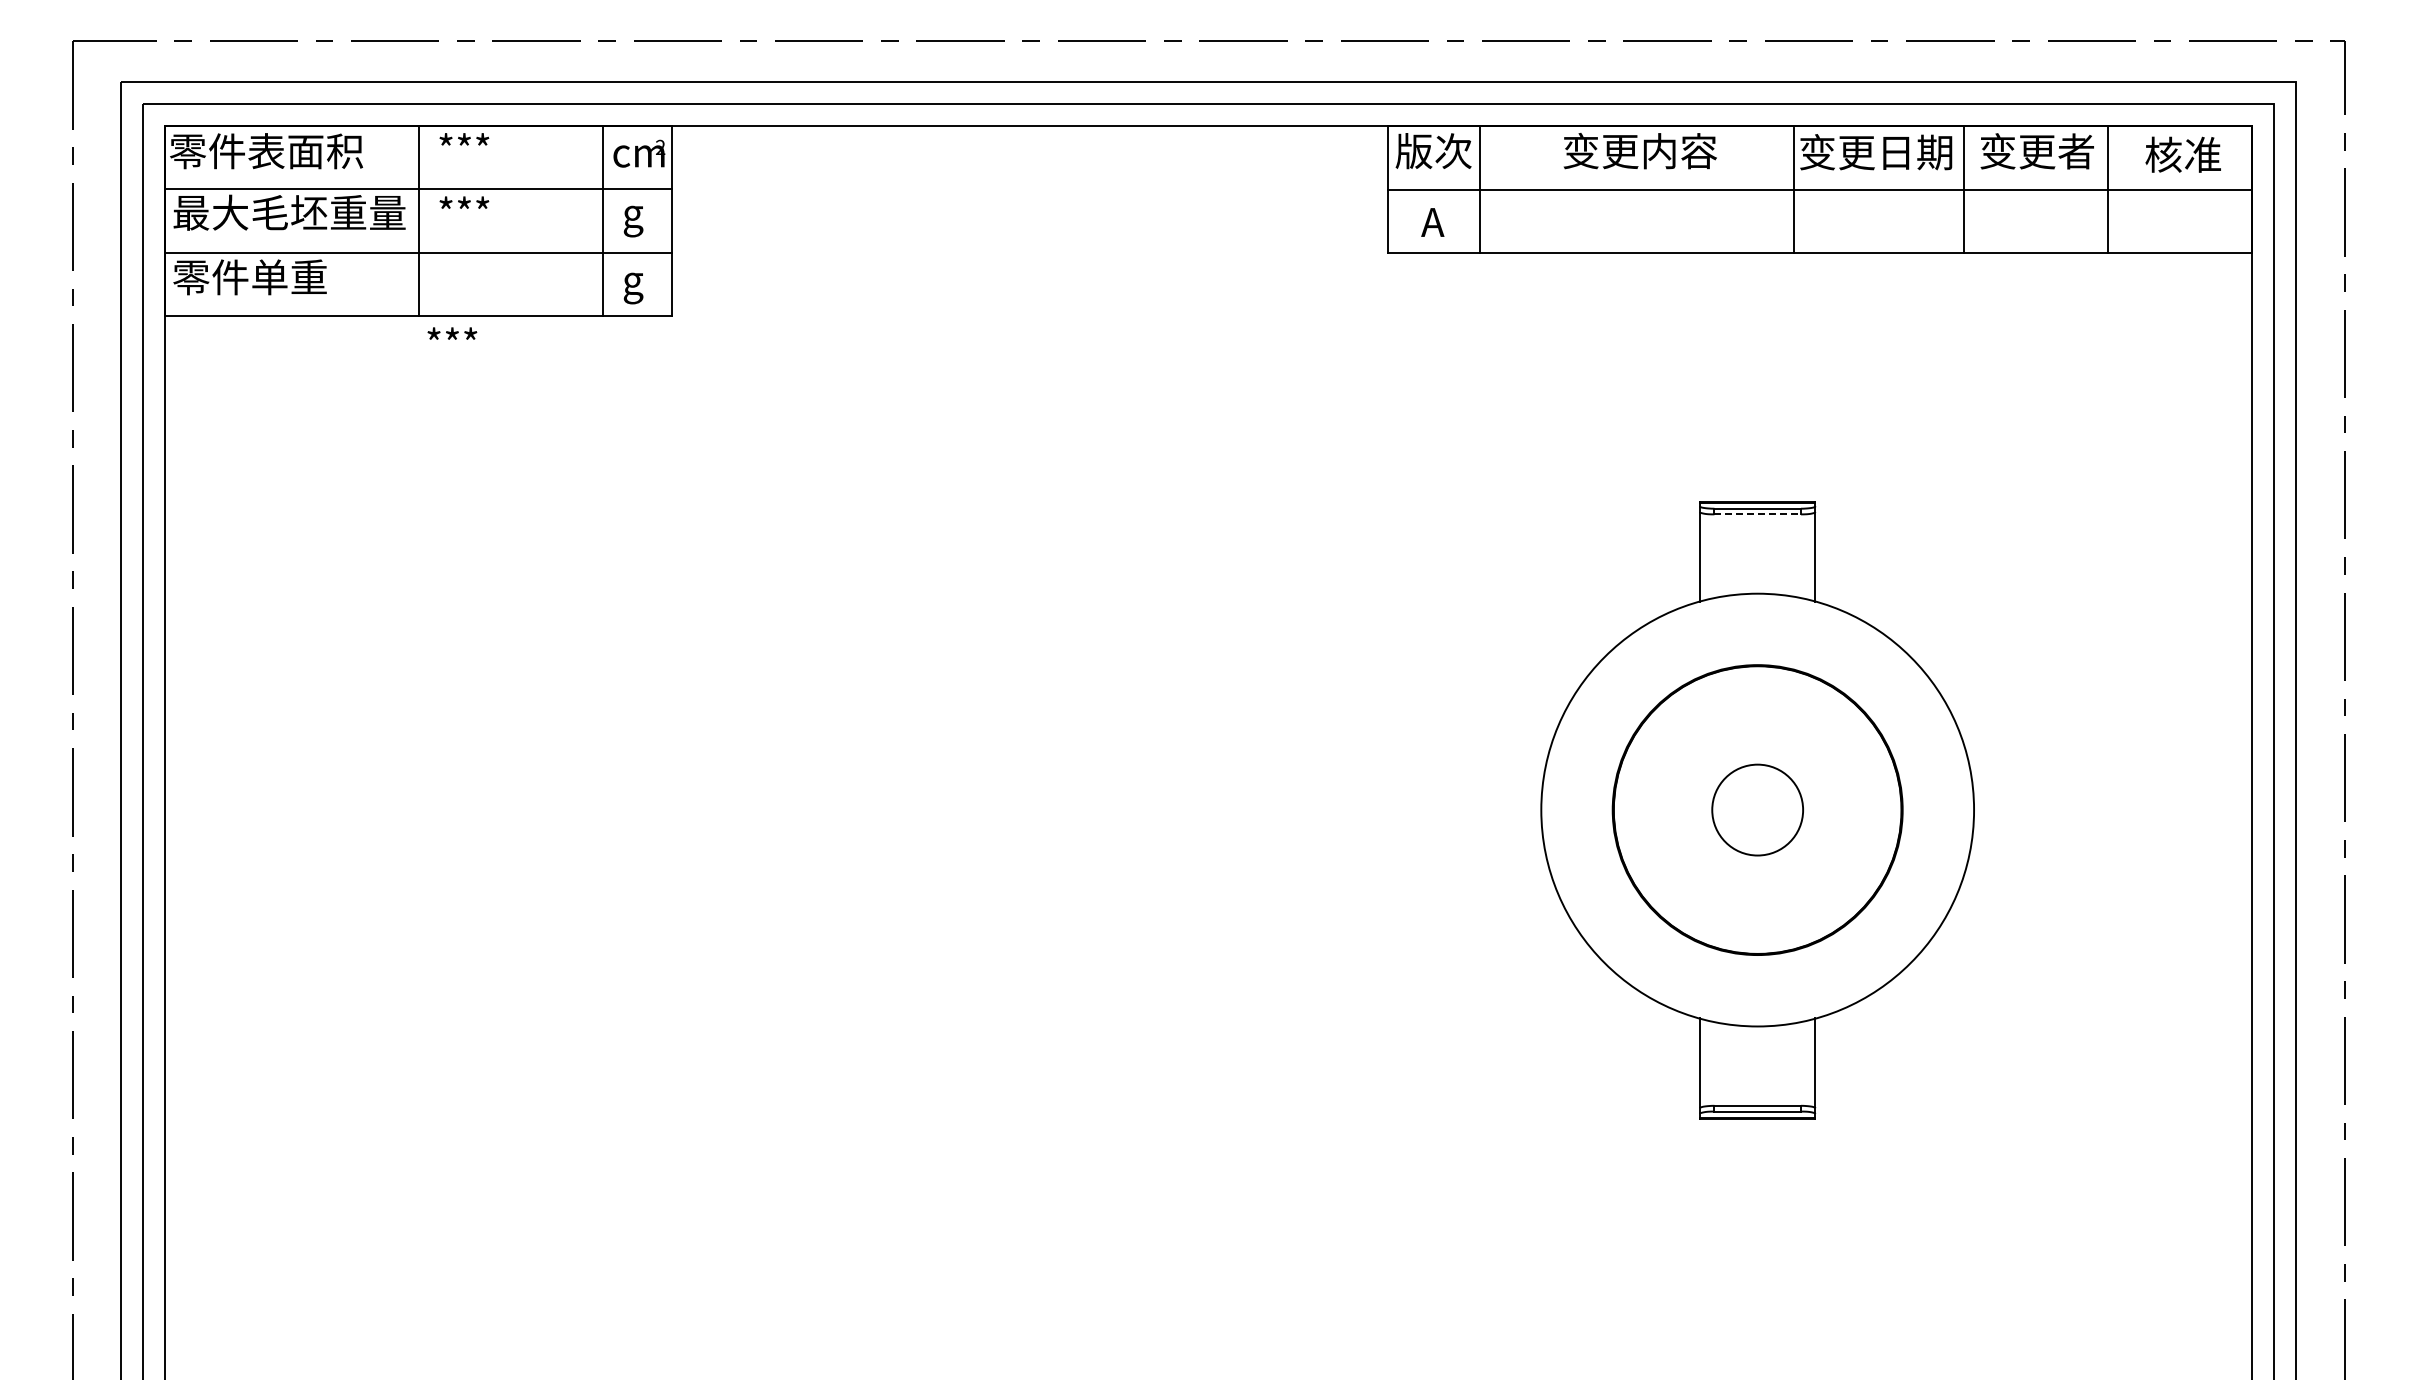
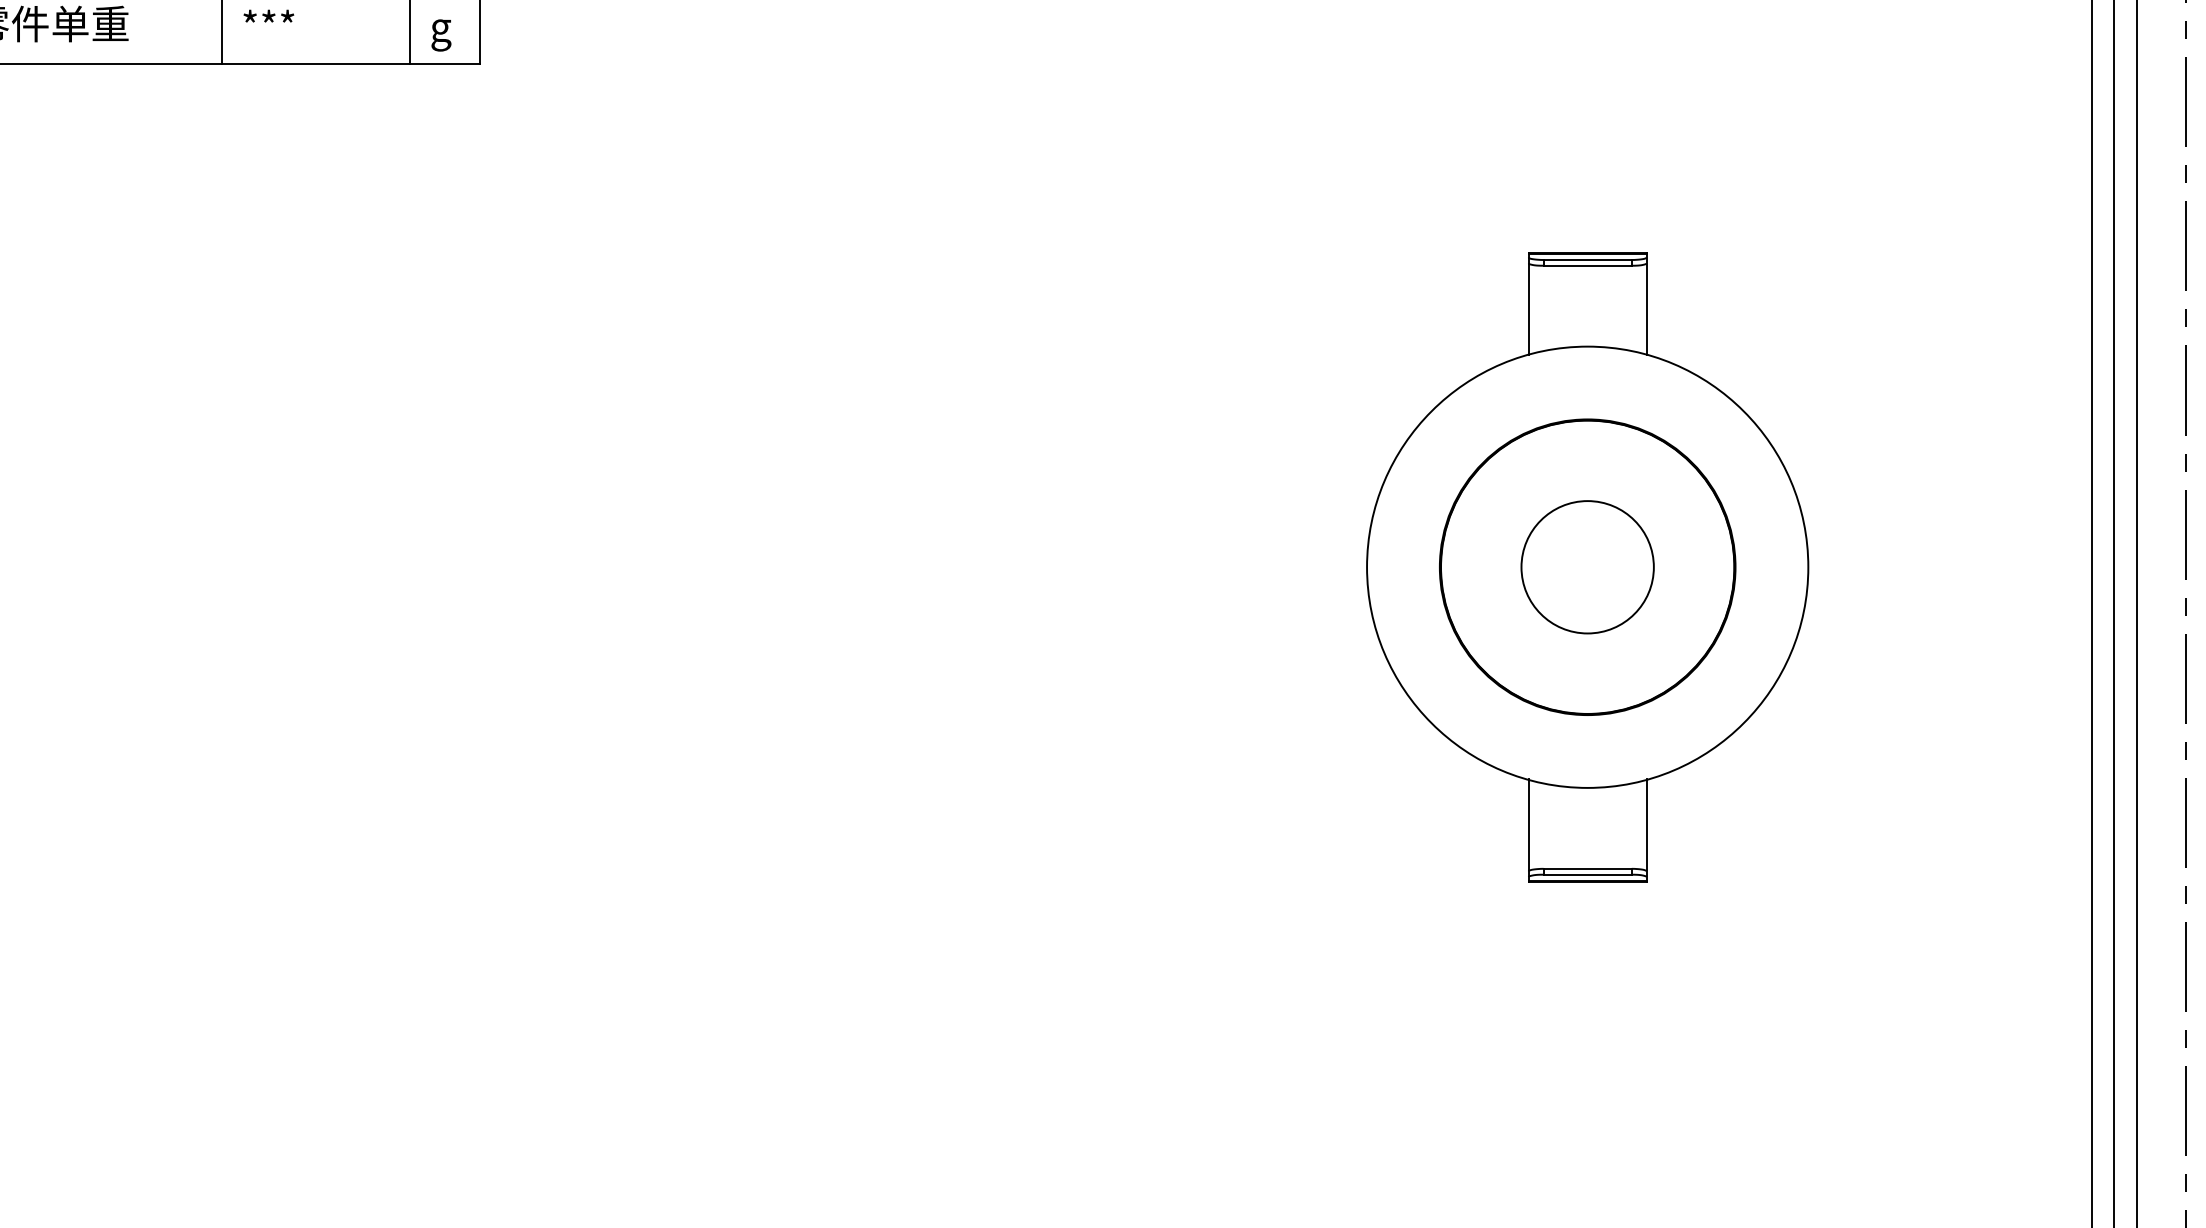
text: (452, 333) -> (269, 16), moved
line: (1758, 514) -> (1588, 265), dashed -> solid
circle: (1757, 810) -> (1587, 567), size x1.43

